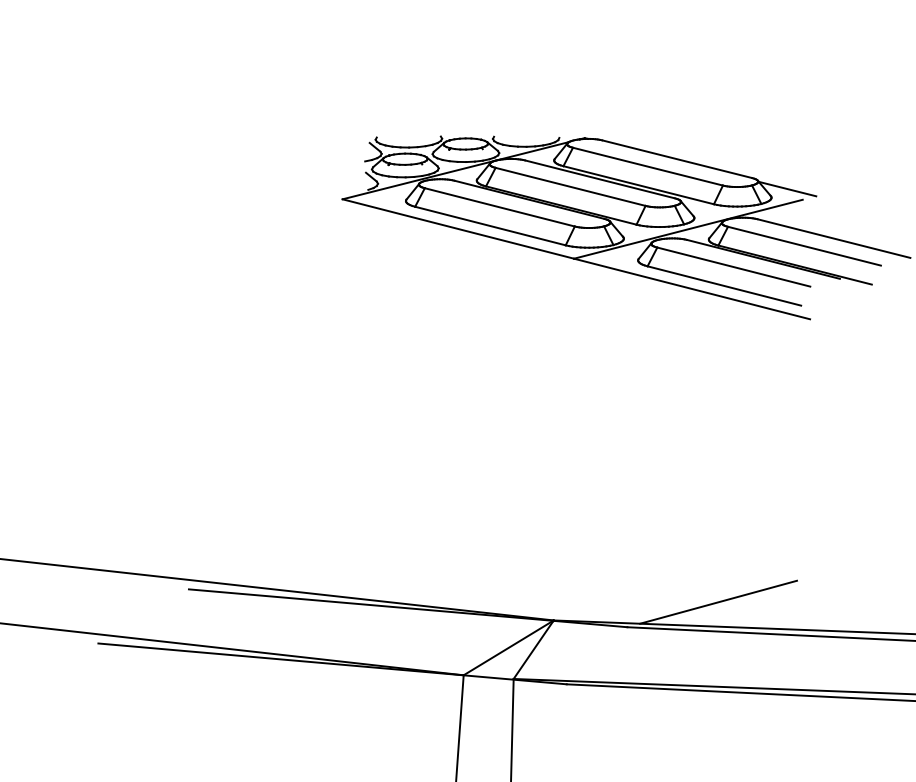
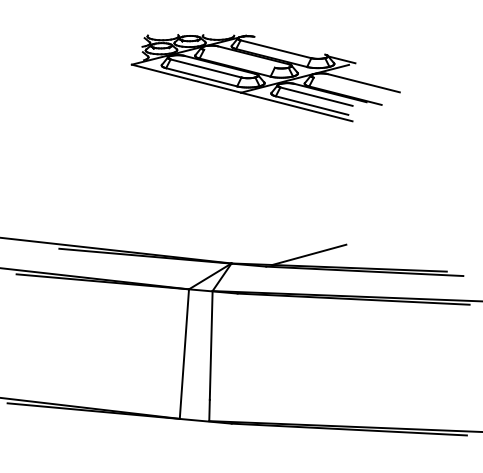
line: (676, 158) -> (289, 45), removed
line: (570, 186) -> (239, 58), removed
line: (803, 245) -> (349, 86), removed

